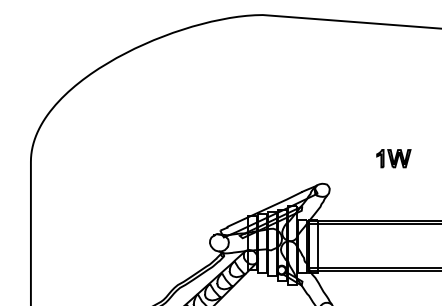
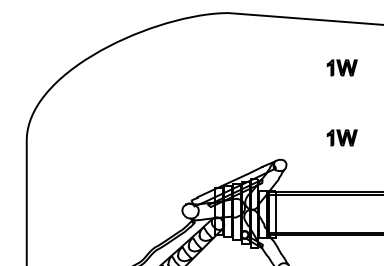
part: (392, 77) -> (341, 67), added

